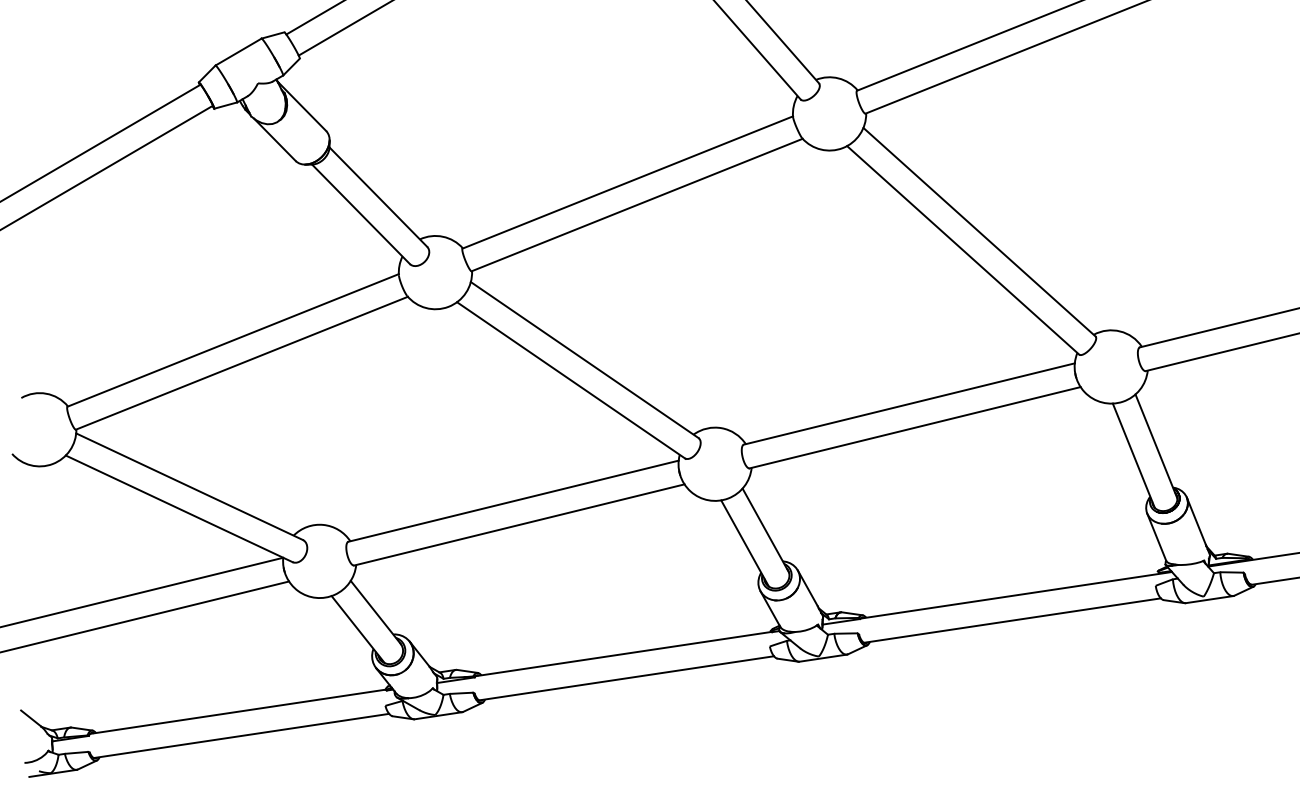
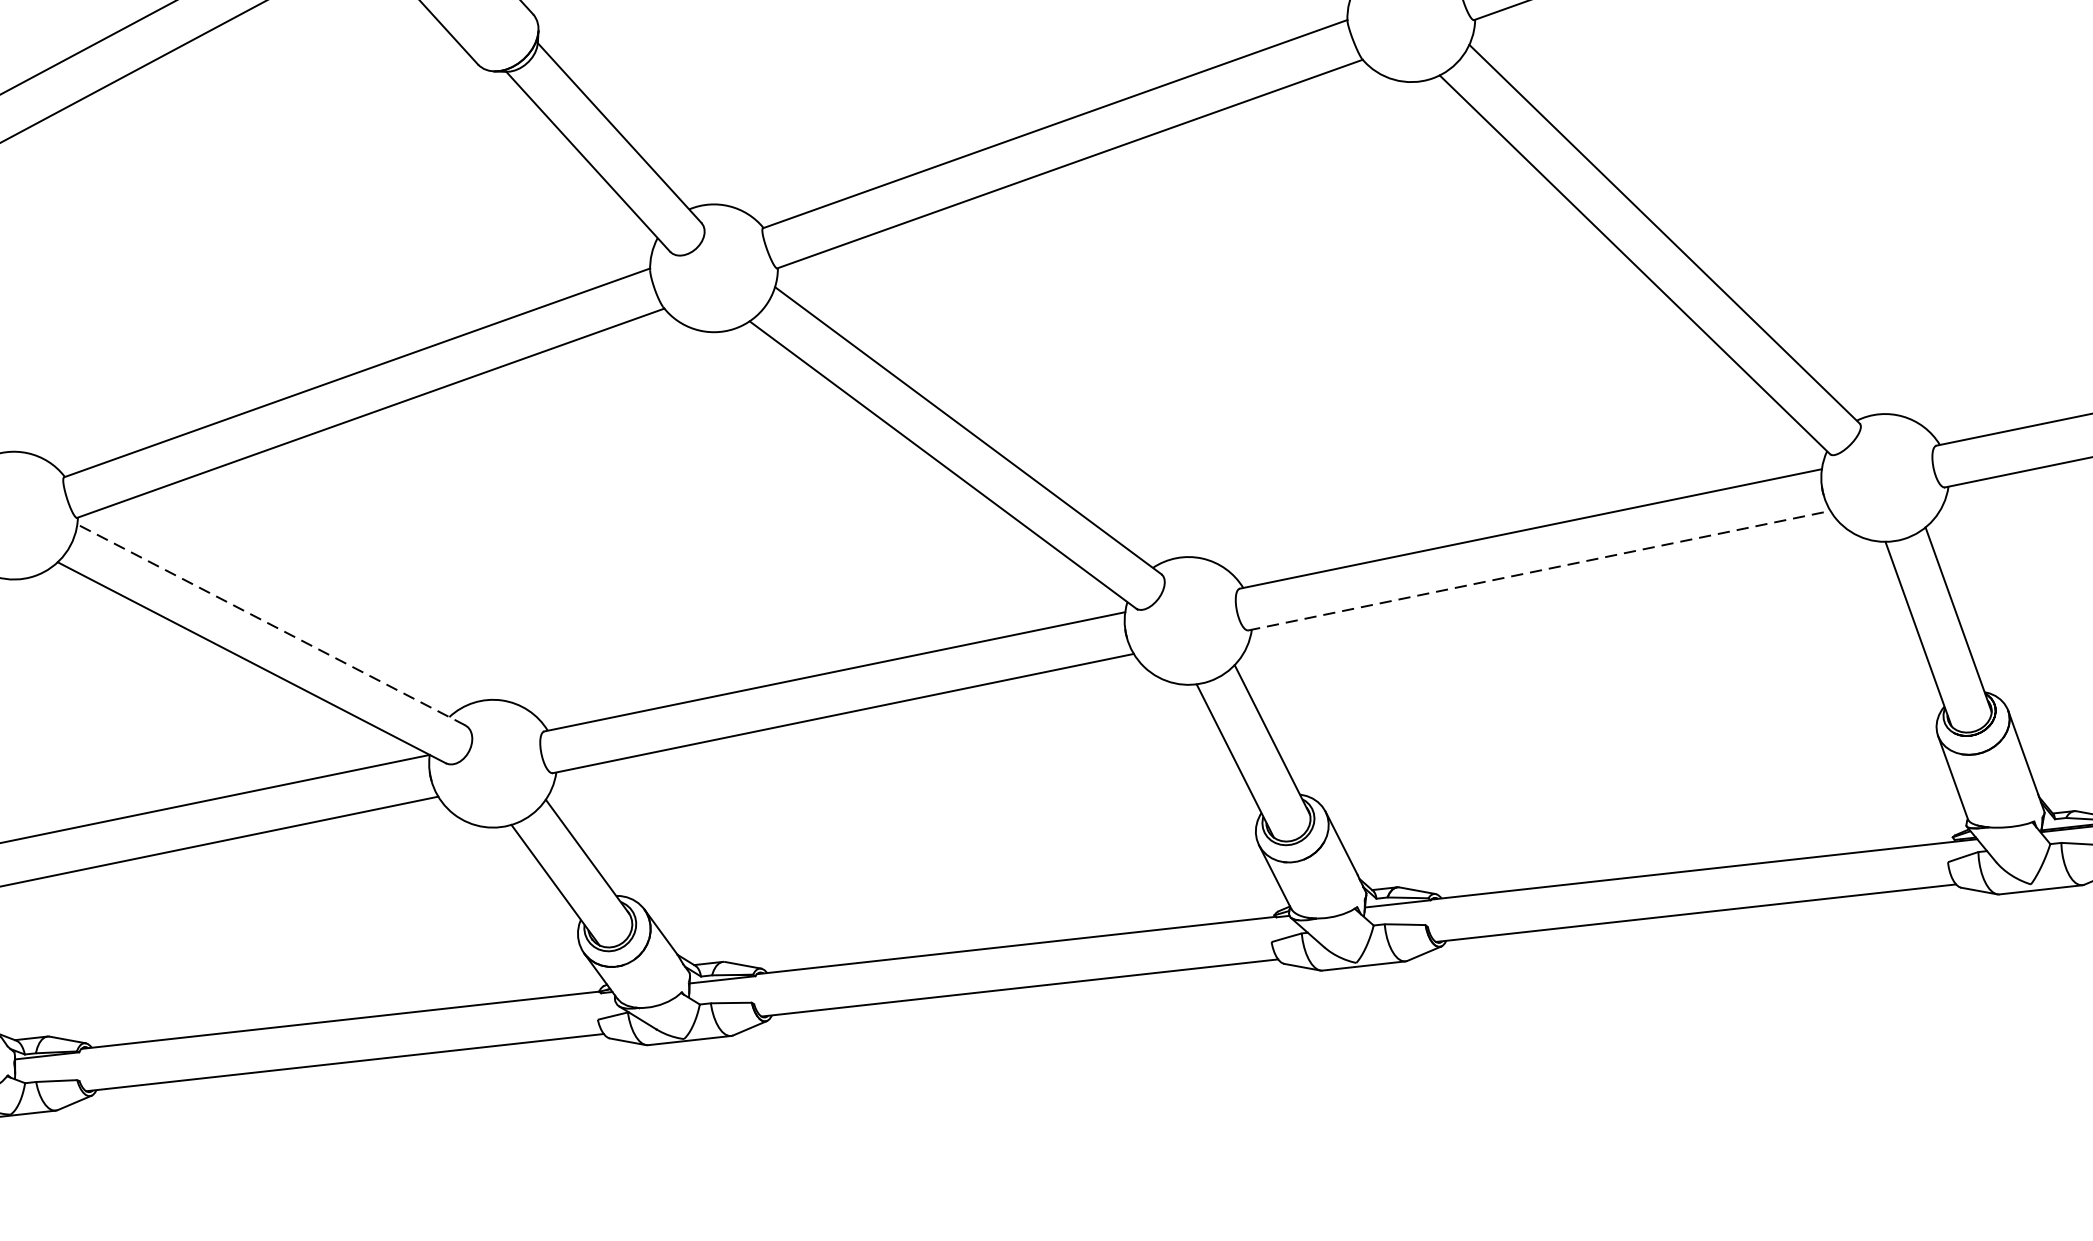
line: (915, 427) -> (1540, 570), solid -> dashed
line: (189, 486) -> (271, 624), solid -> dashed

